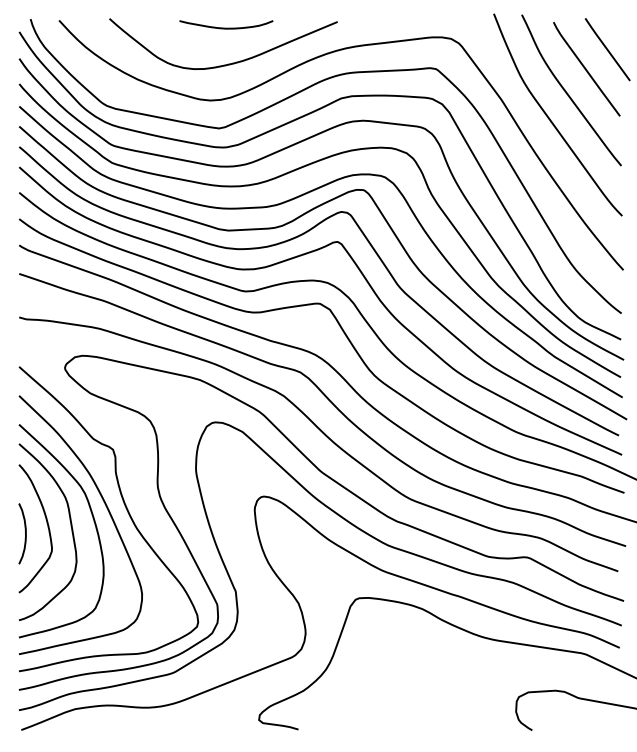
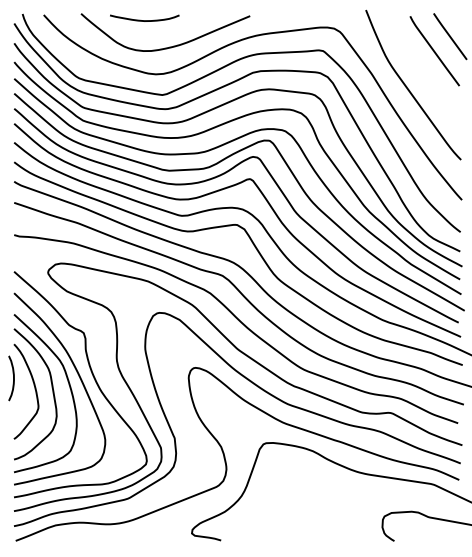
curve: (226, 27) -> (144, 20), moved
curve: (568, 93) -> (421, 69), removed
curve: (25, 533) -> (13, 378), moved

